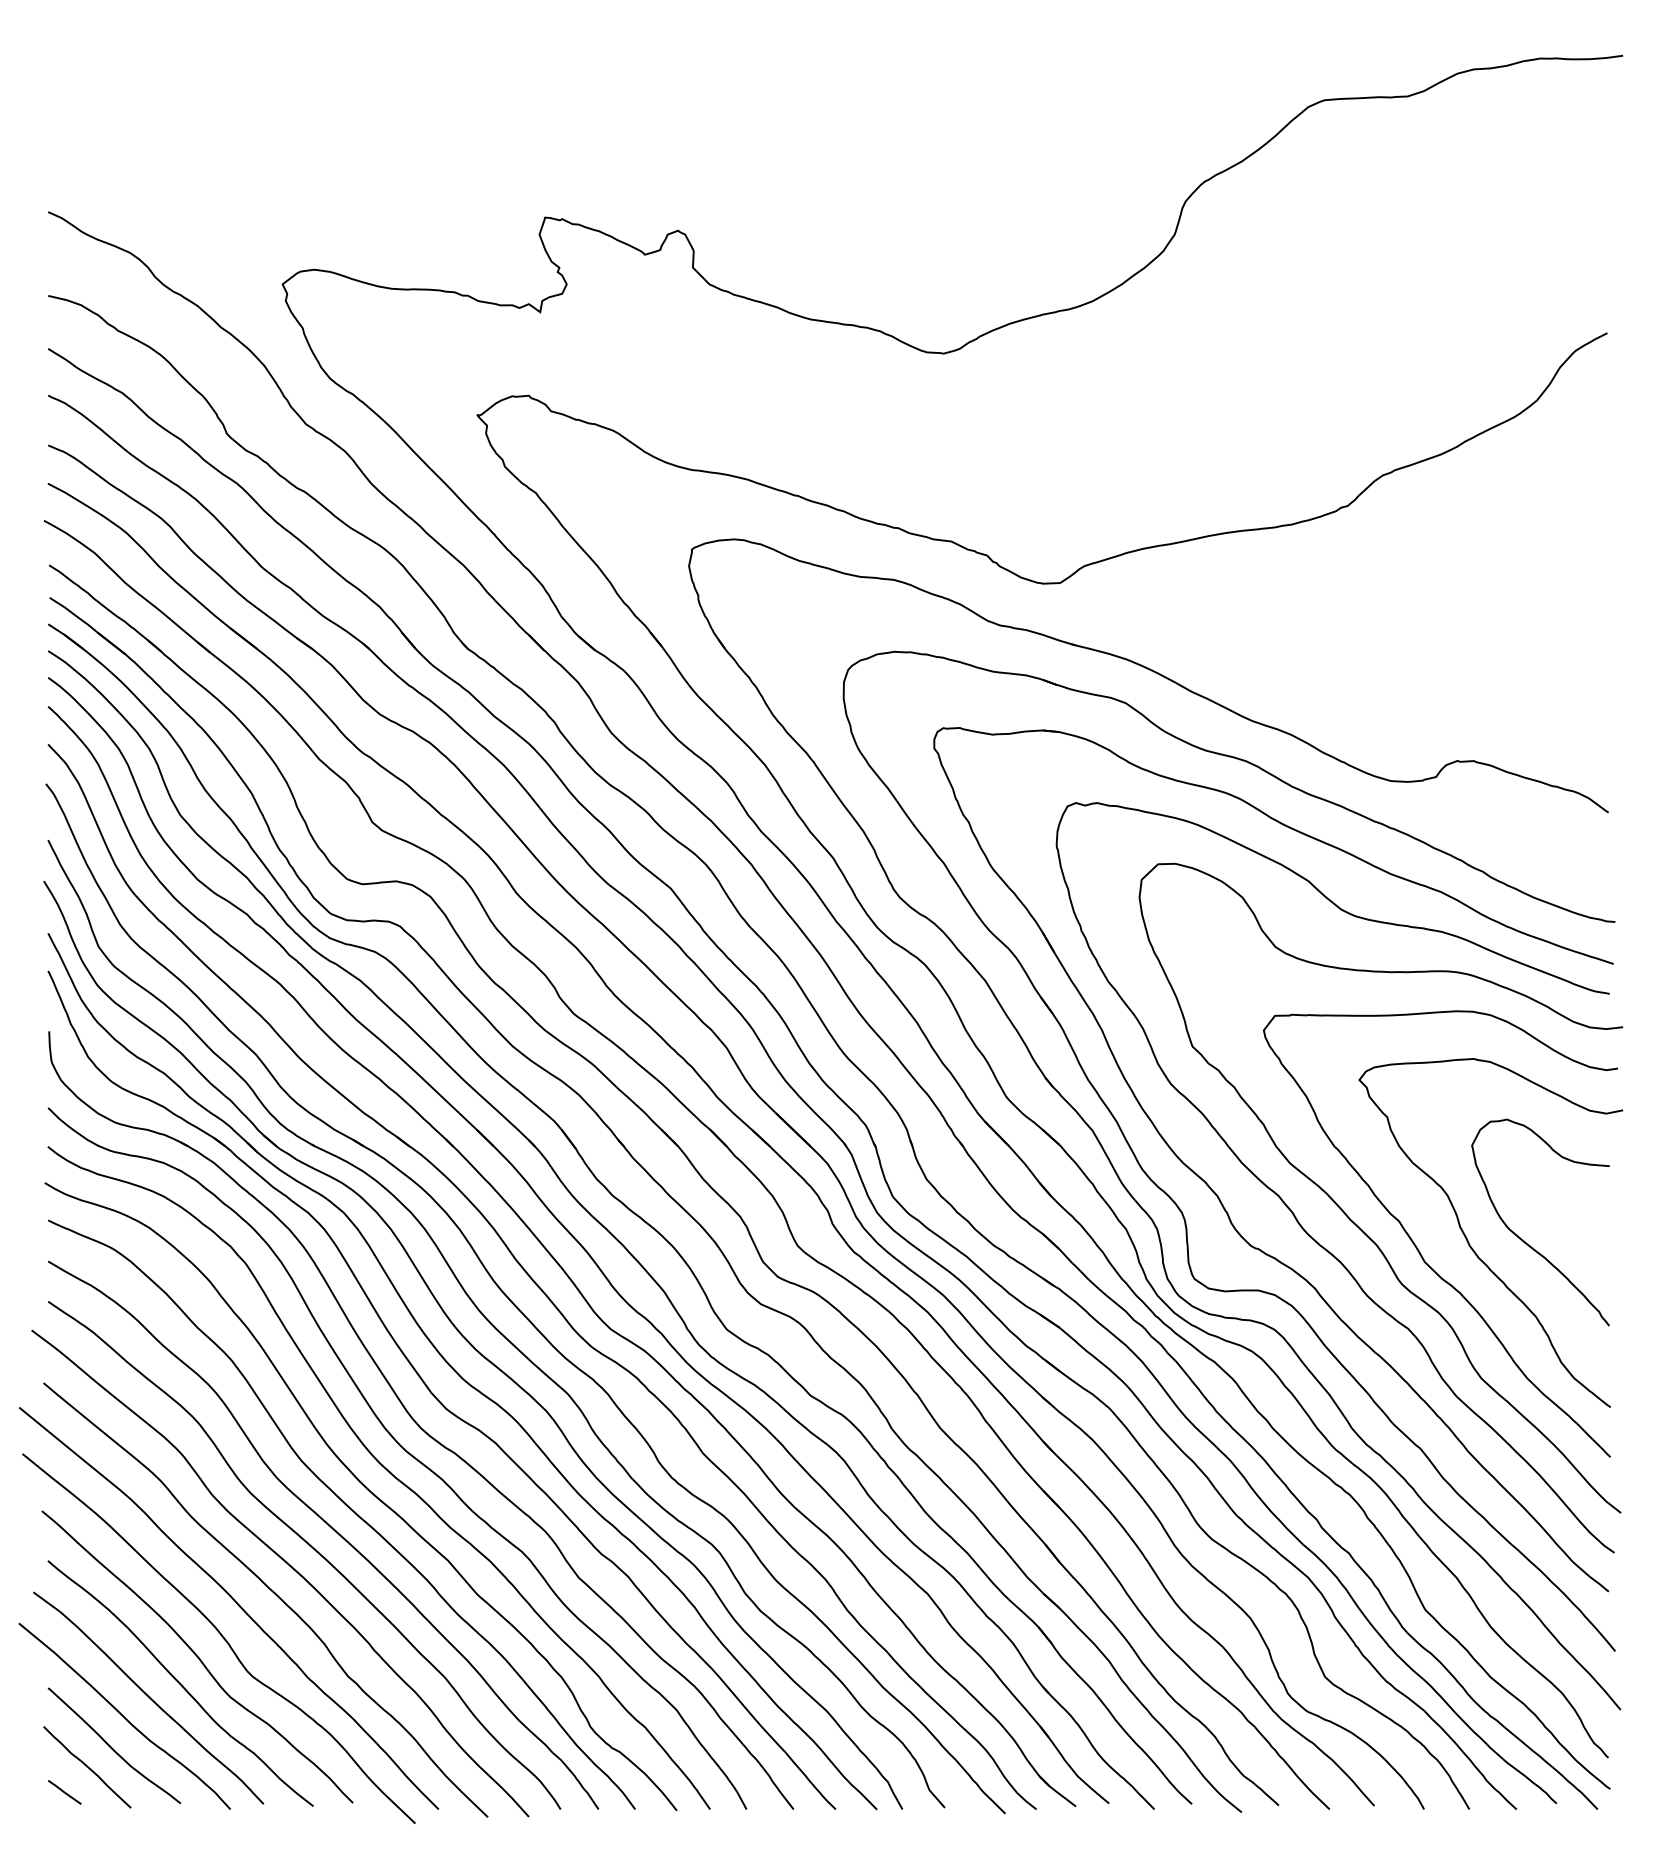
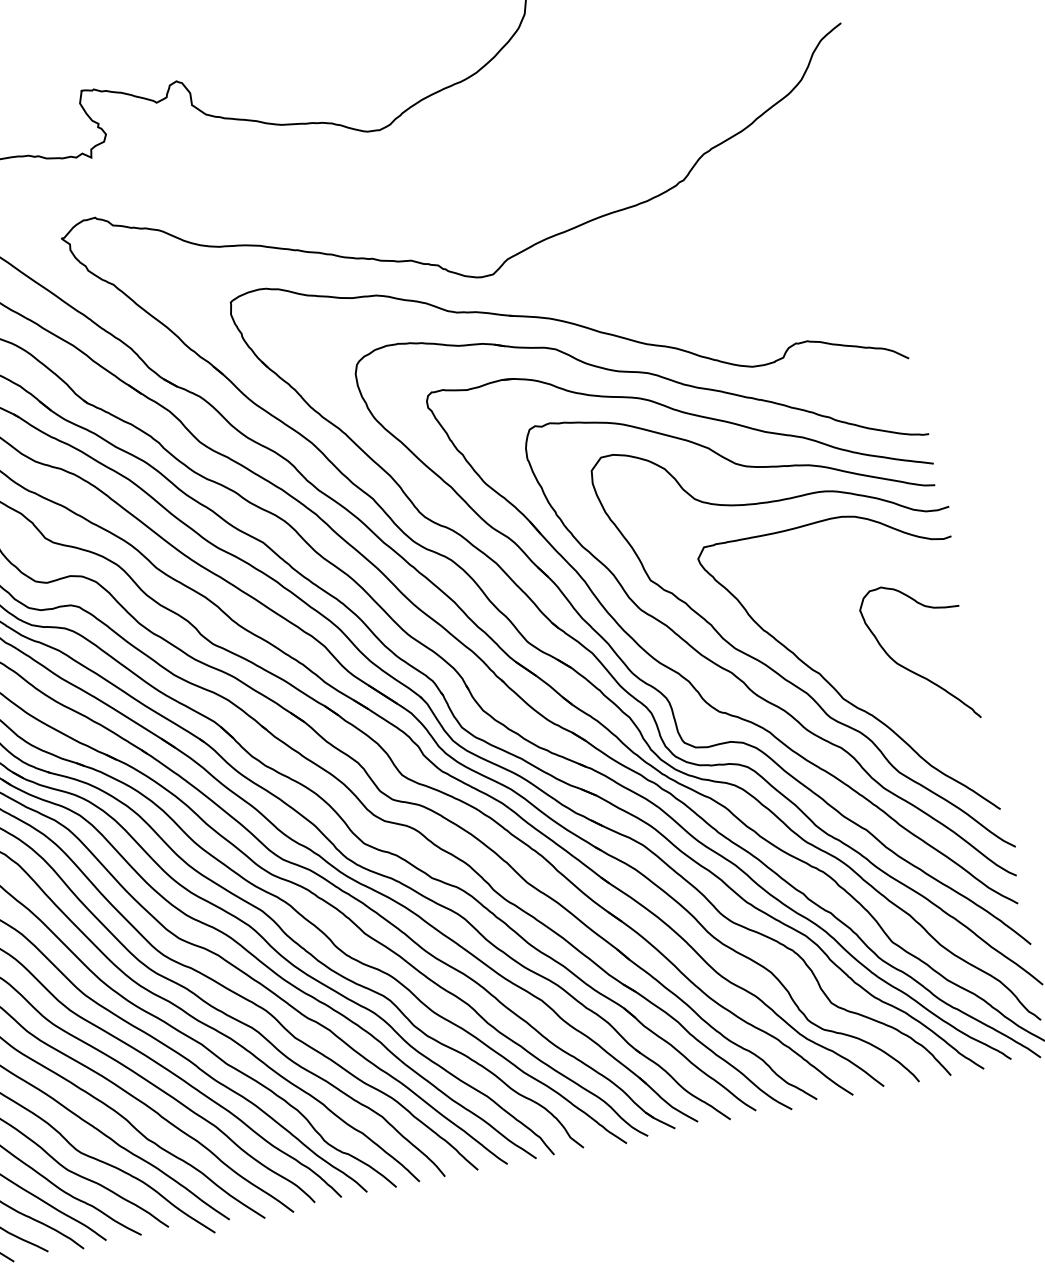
curve: (1469, 1242) -> (871, 678), removed

